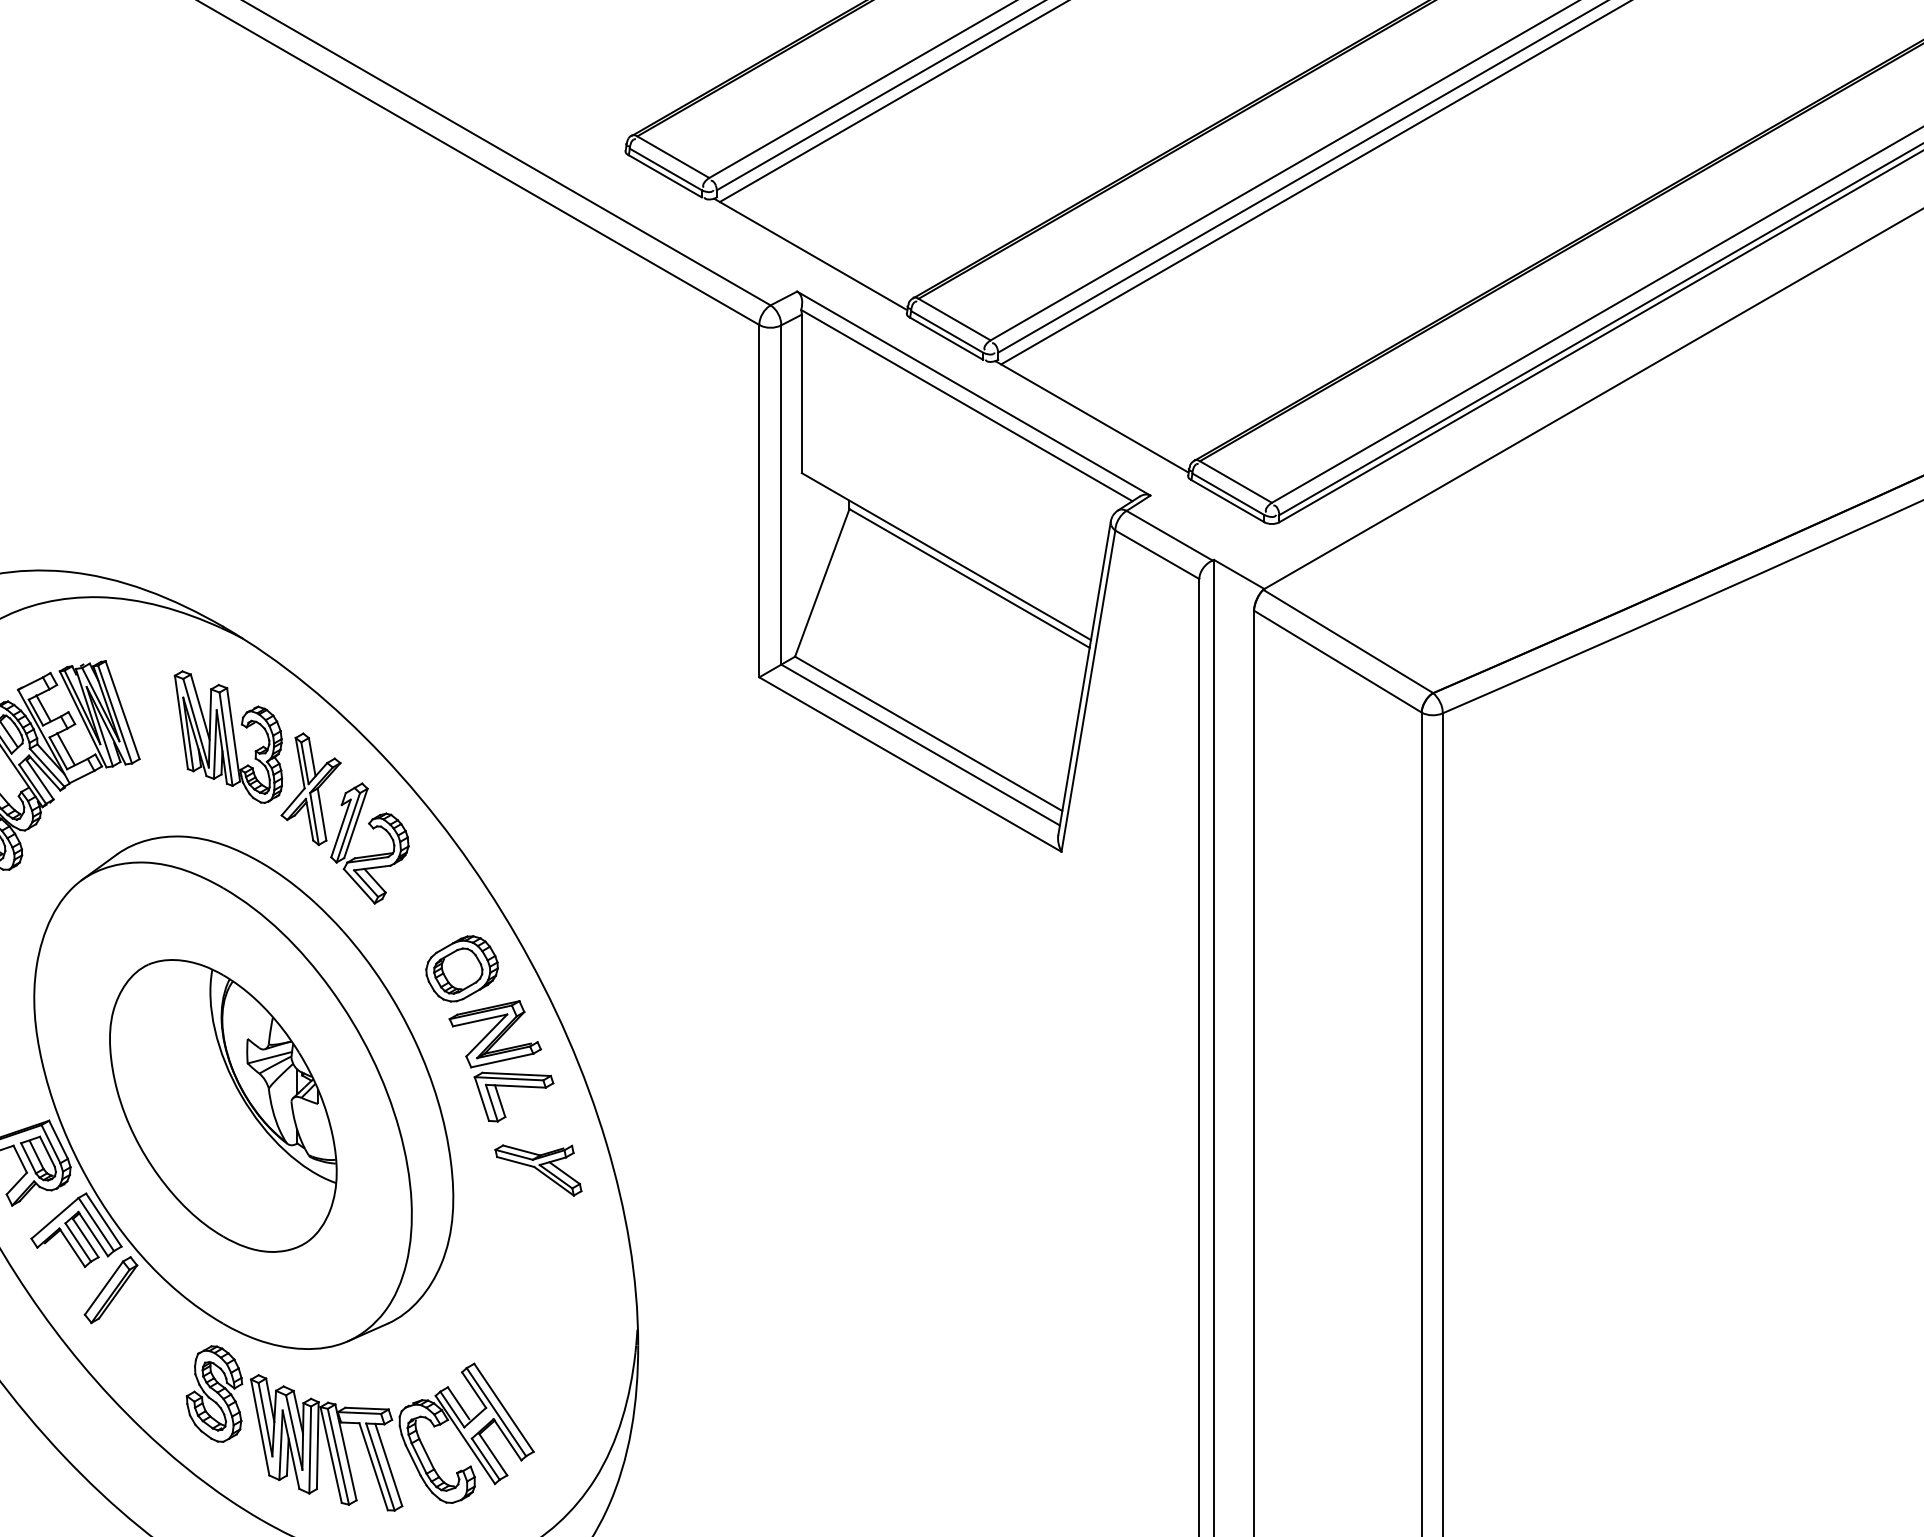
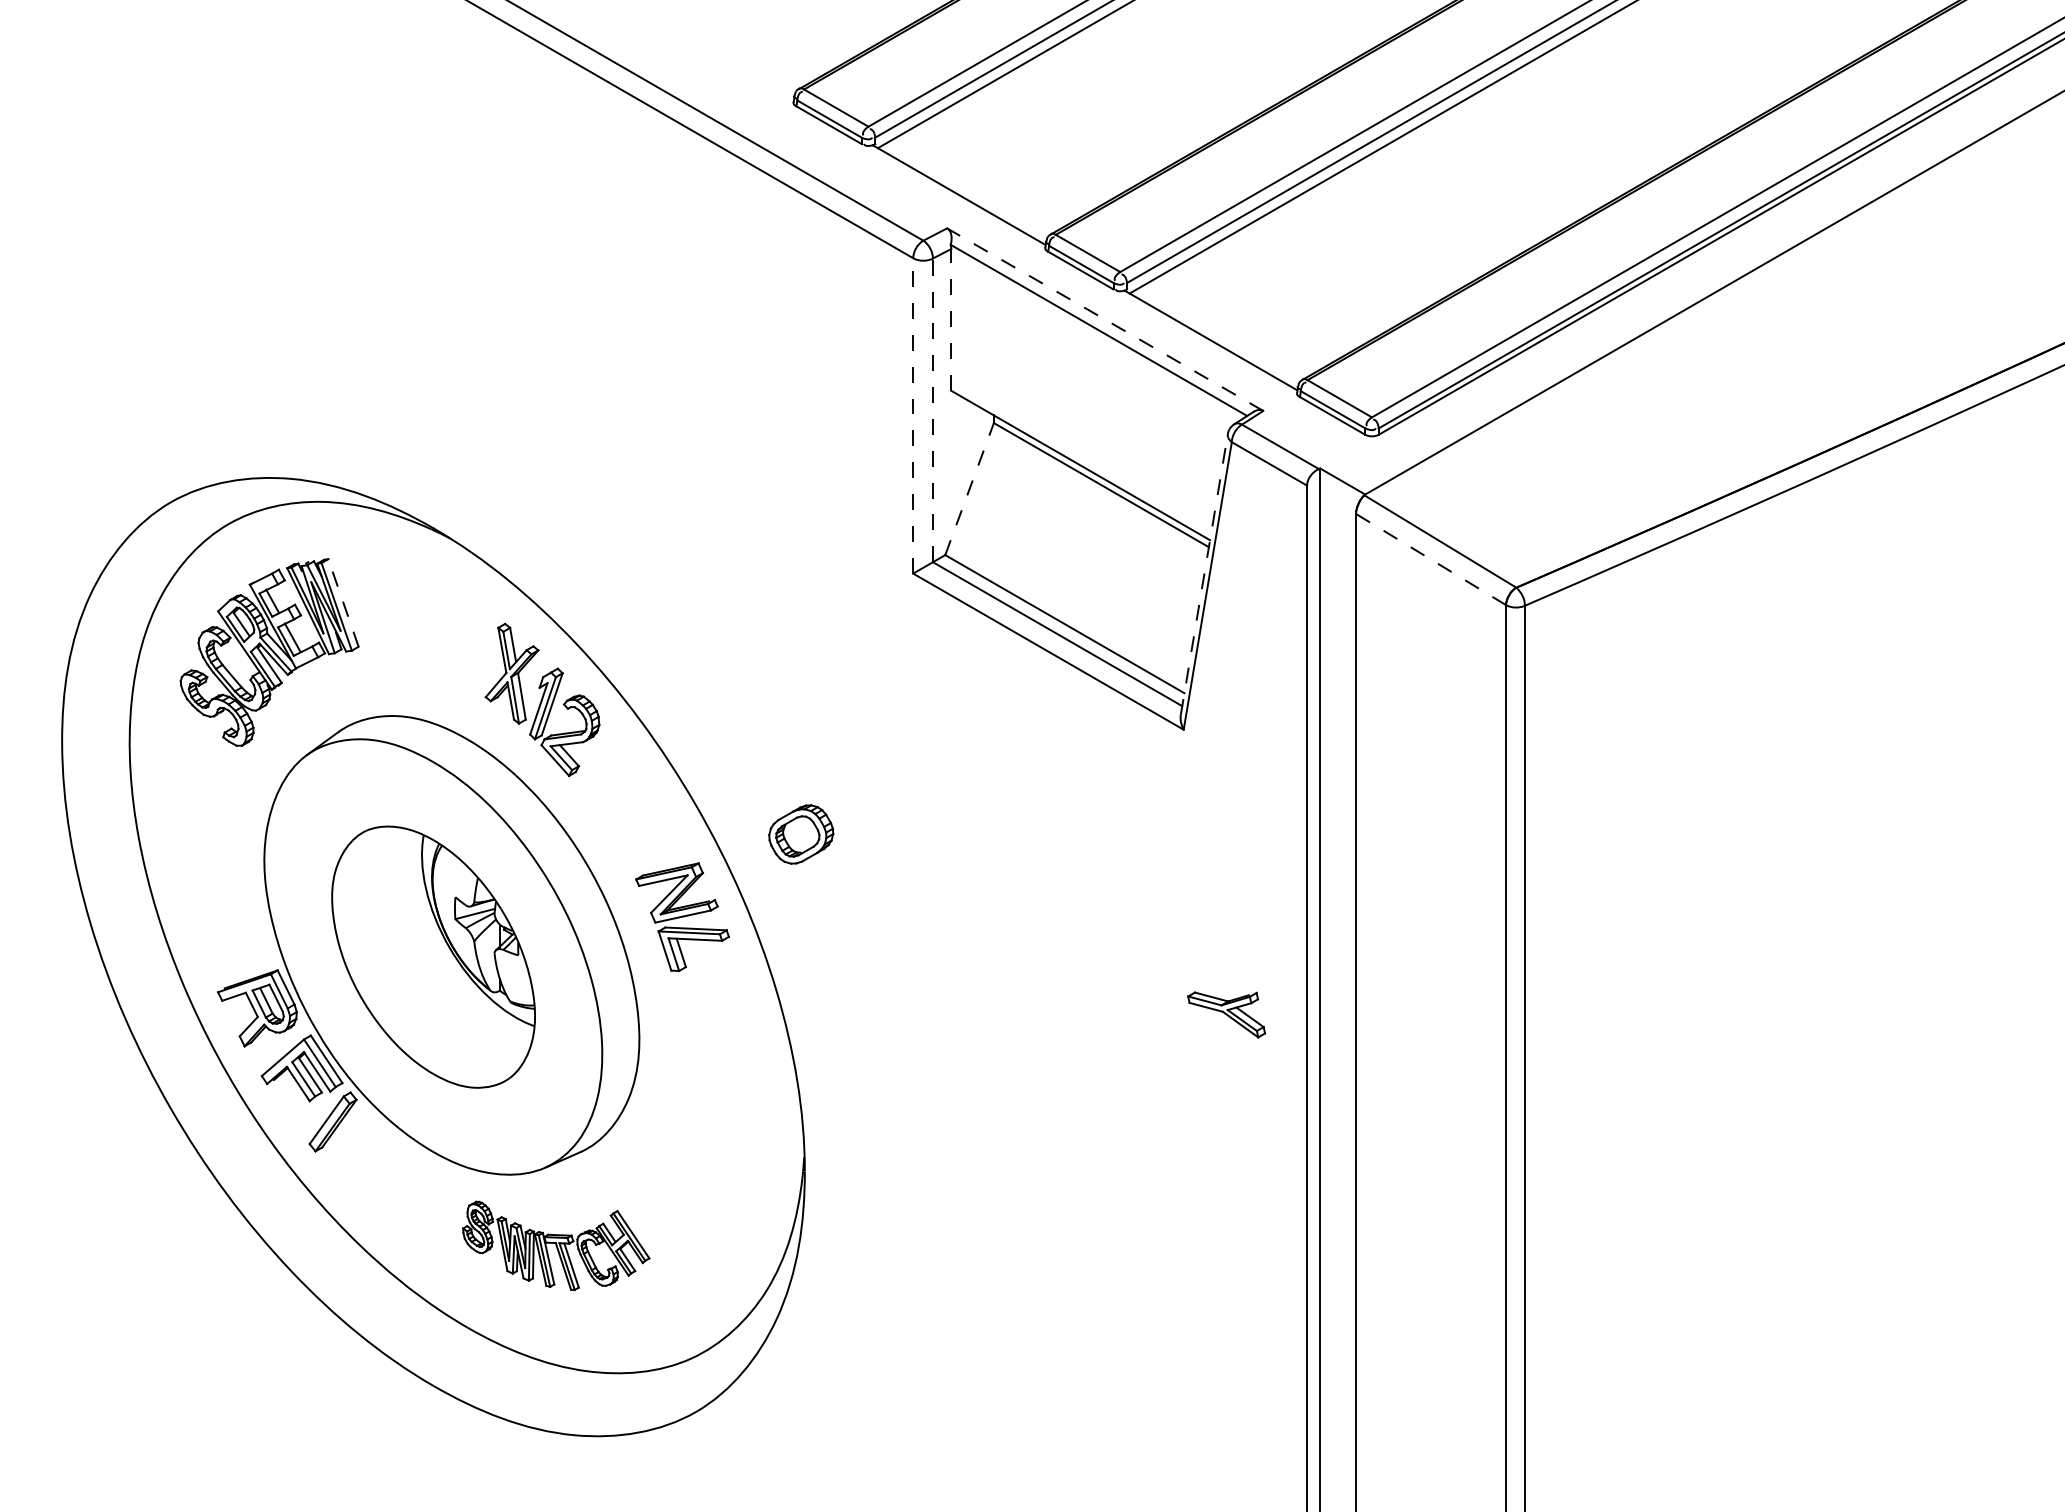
line: (802, 393) -> (951, 319), solid -> dashed
line: (974, 393) -> (1105, 319), solid -> dashed
line: (780, 495) -> (932, 410), solid -> dashed
line: (759, 500) -> (913, 415), solid -> dashed
line: (822, 582) -> (969, 488), solid -> dashed
line: (1338, 661) -> (1431, 559), solid -> dashed
line: (1084, 677) -> (1204, 573), solid -> dashed
line: (122, 709) -> (343, 602), solid -> dashed
part: (228, 736) -> (438, 626), removed
part: (462, 968) -> (801, 834), moved
part: (538, 1170) -> (1226, 1014), moved
part: (360, 1428) -> (556, 1245), size x0.6

